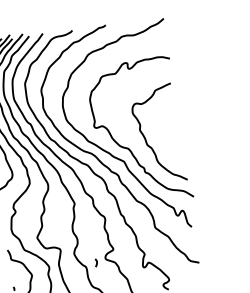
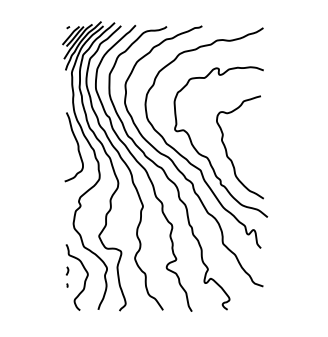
curve: (96, 262) -> (67, 270), moved

